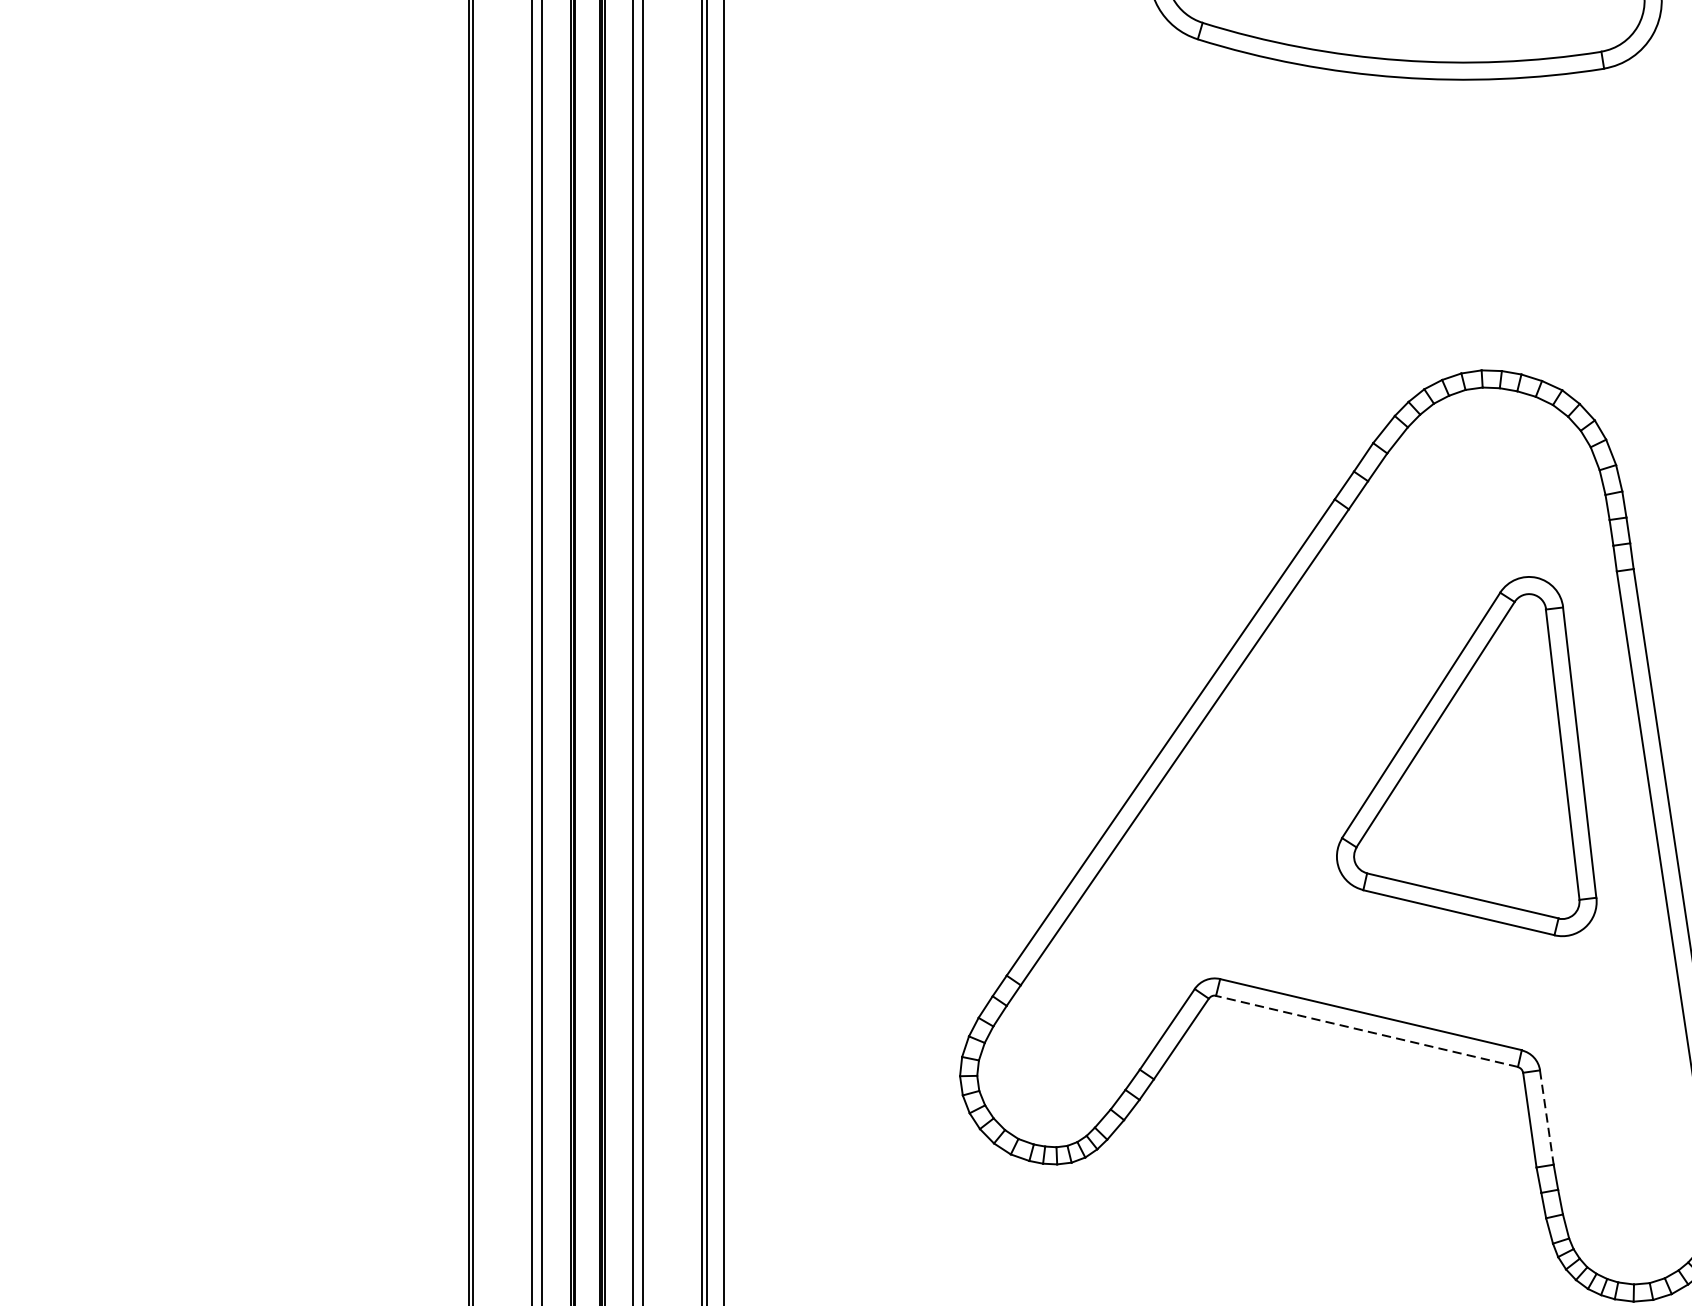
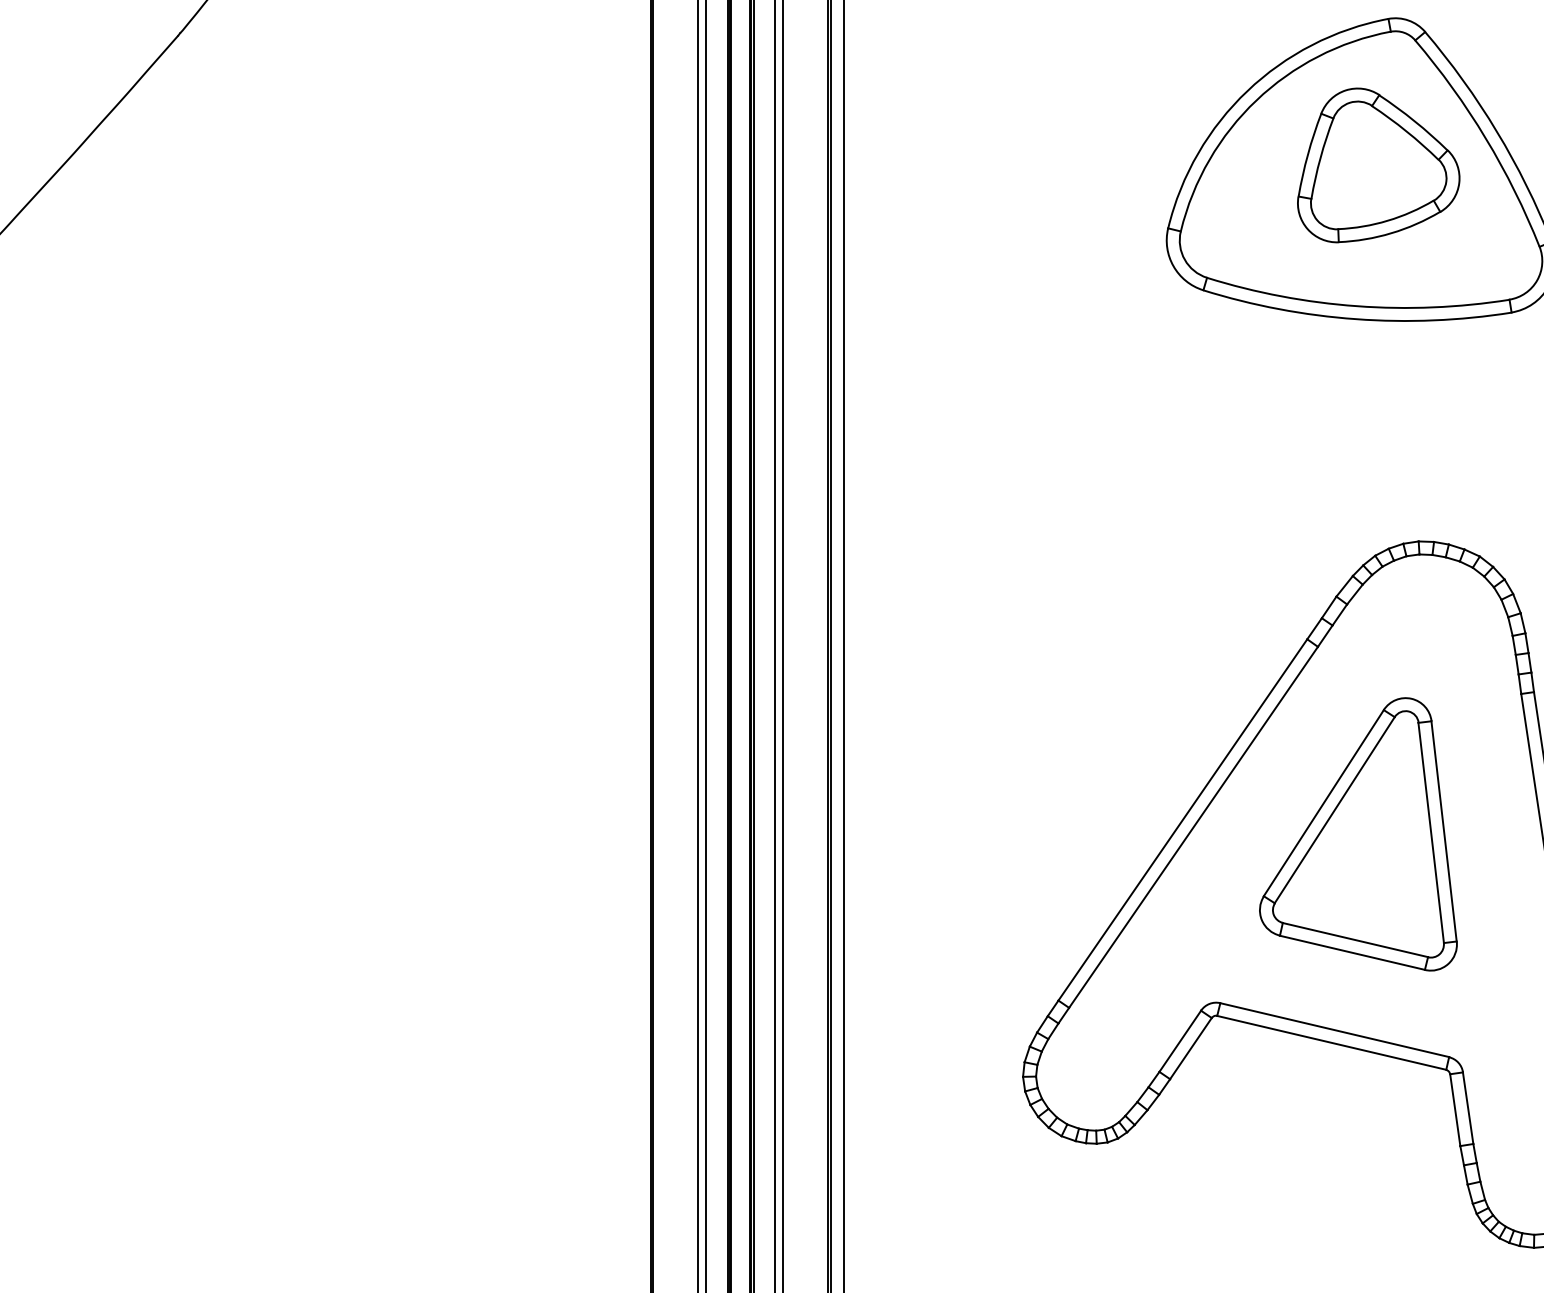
part: (1466, 756) -> (1358, 834), moved
line: (1366, 1030) -> (1331, 1042), dashed -> solid
line: (1547, 1117) -> (1468, 1108), dashed -> solid

